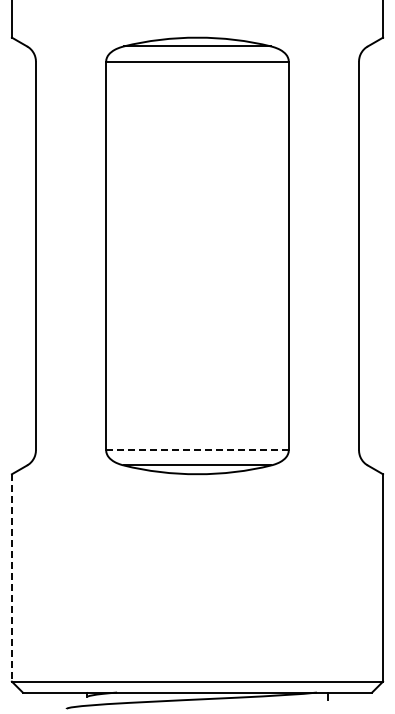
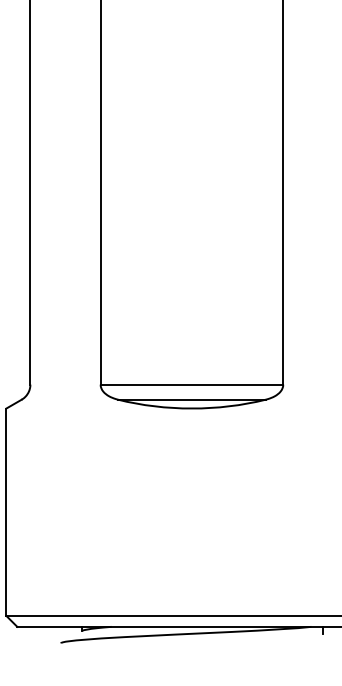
line: (197, 450) -> (191, 384), dashed -> solid
line: (11, 577) -> (5, 511), dashed -> solid

